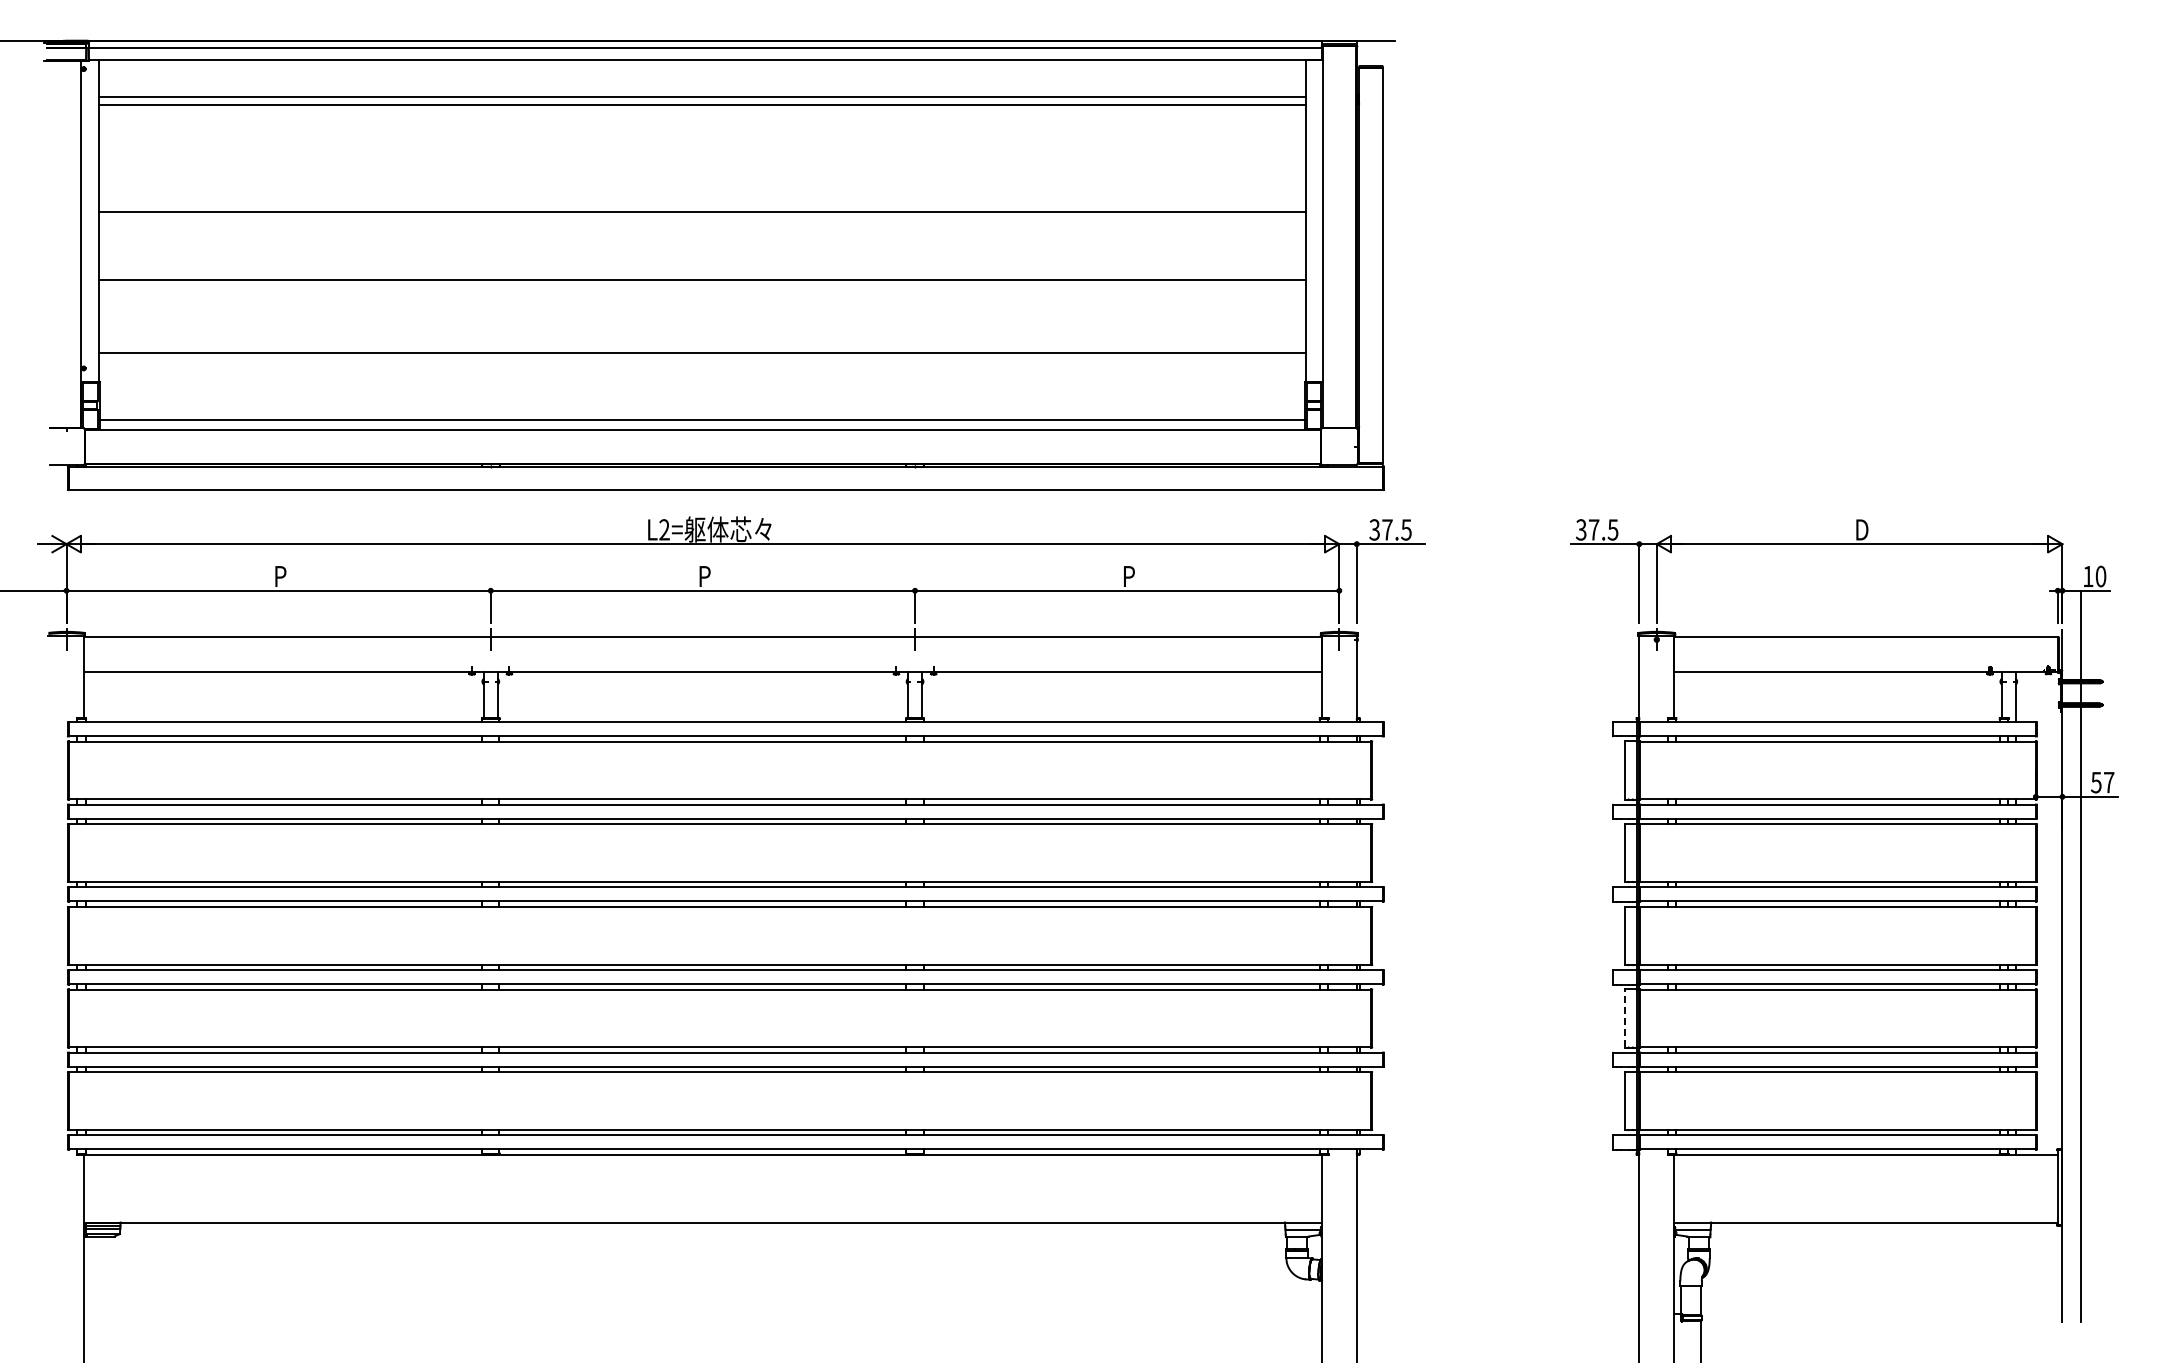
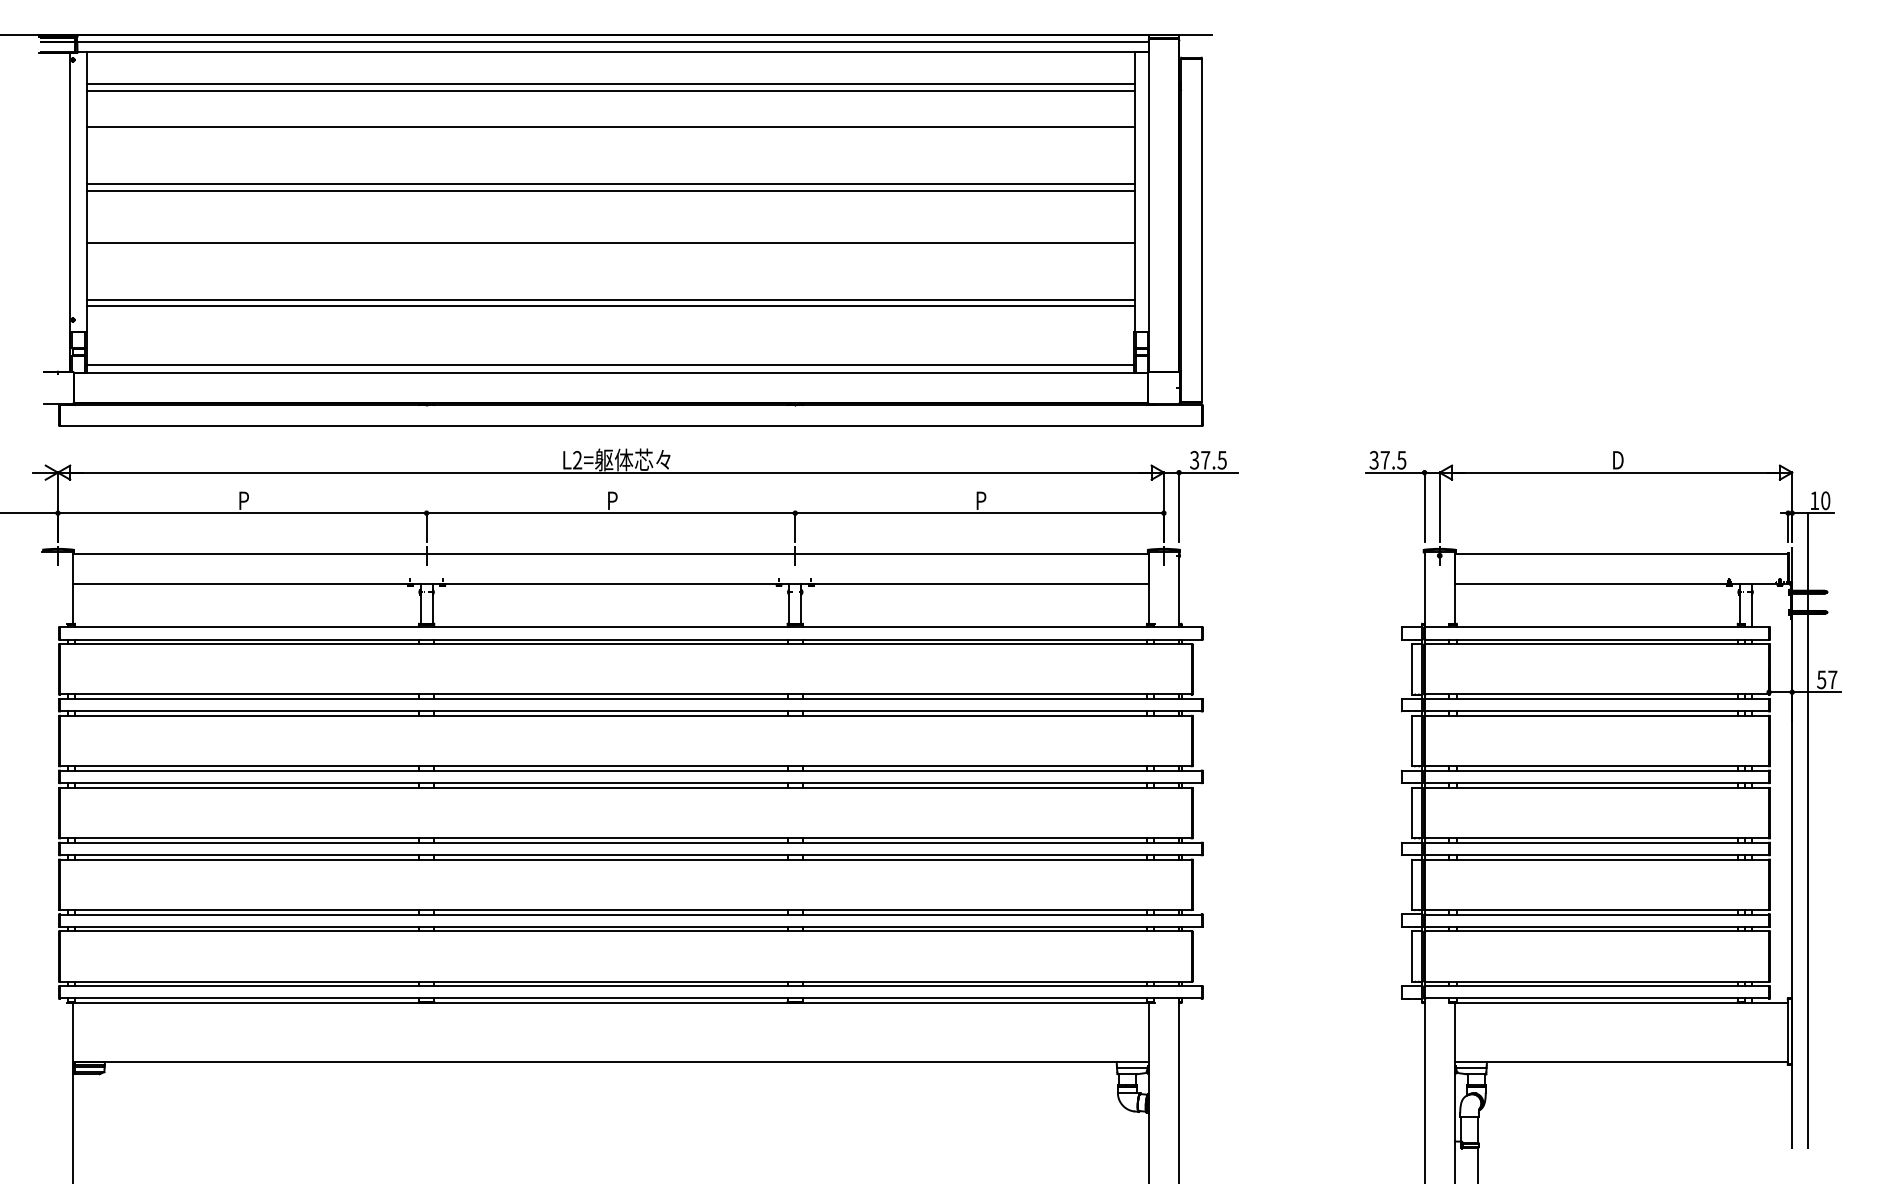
line: (702, 146) -> (610, 127), added
line: (702, 219) -> (610, 190), added
line: (702, 345) -> (610, 300), added
line: (1624, 1018) -> (1411, 884), dashed -> solid

